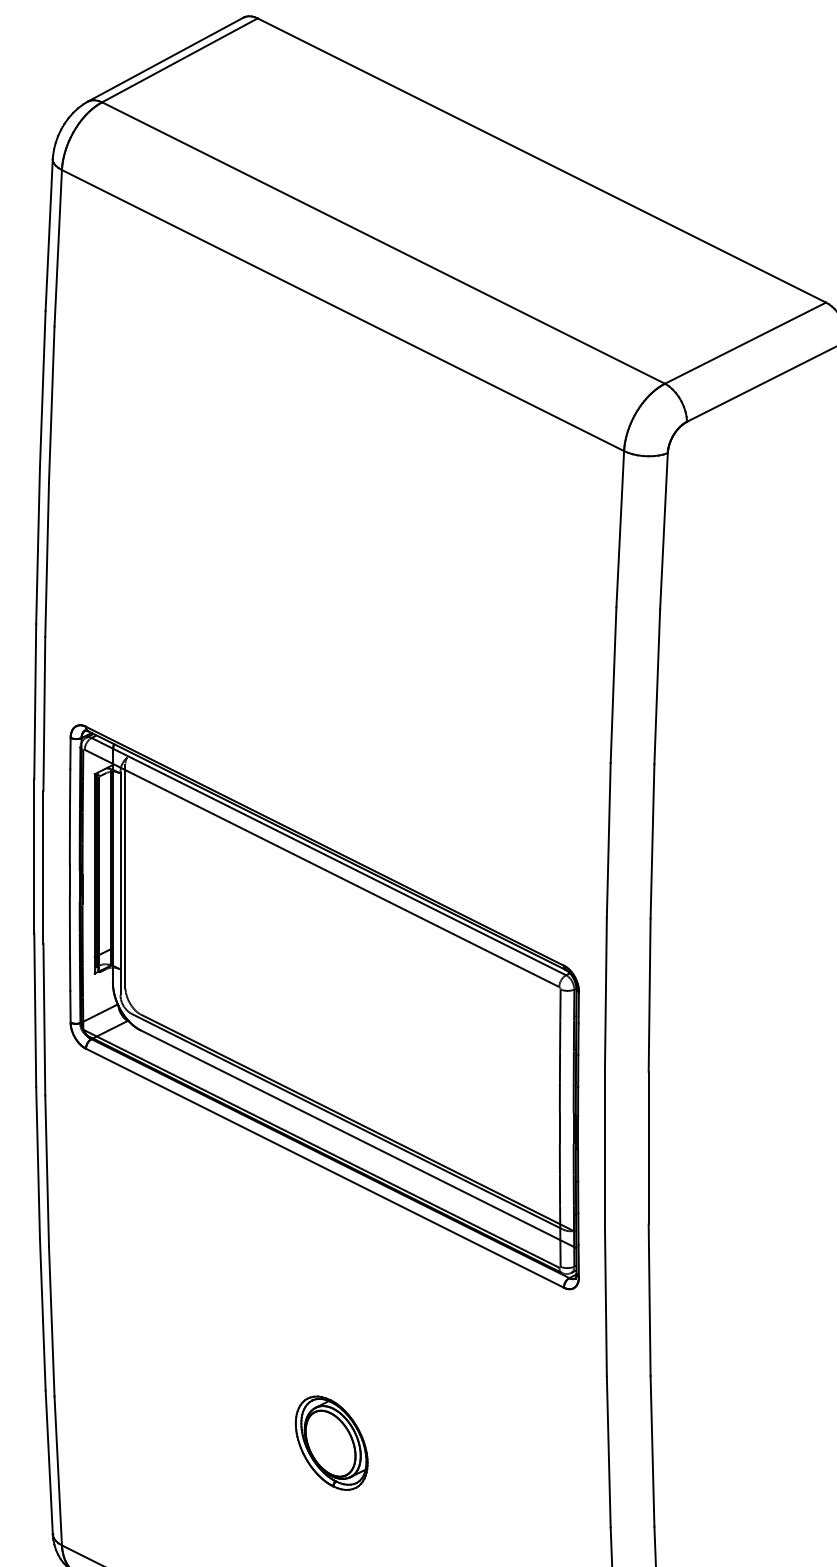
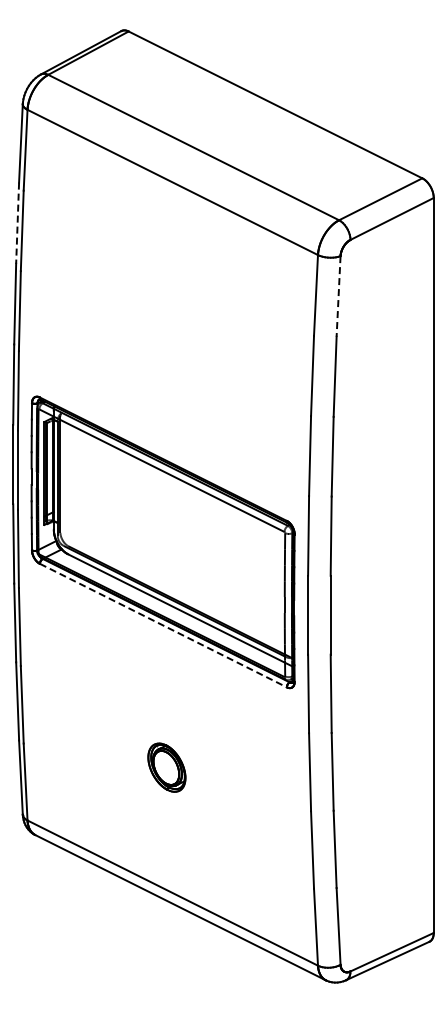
line: (42, 390) -> (17, 223), solid -> dashed
line: (663, 531) -> (338, 296), solid -> dashed
line: (325, 1168) -> (163, 625), solid -> dashed

